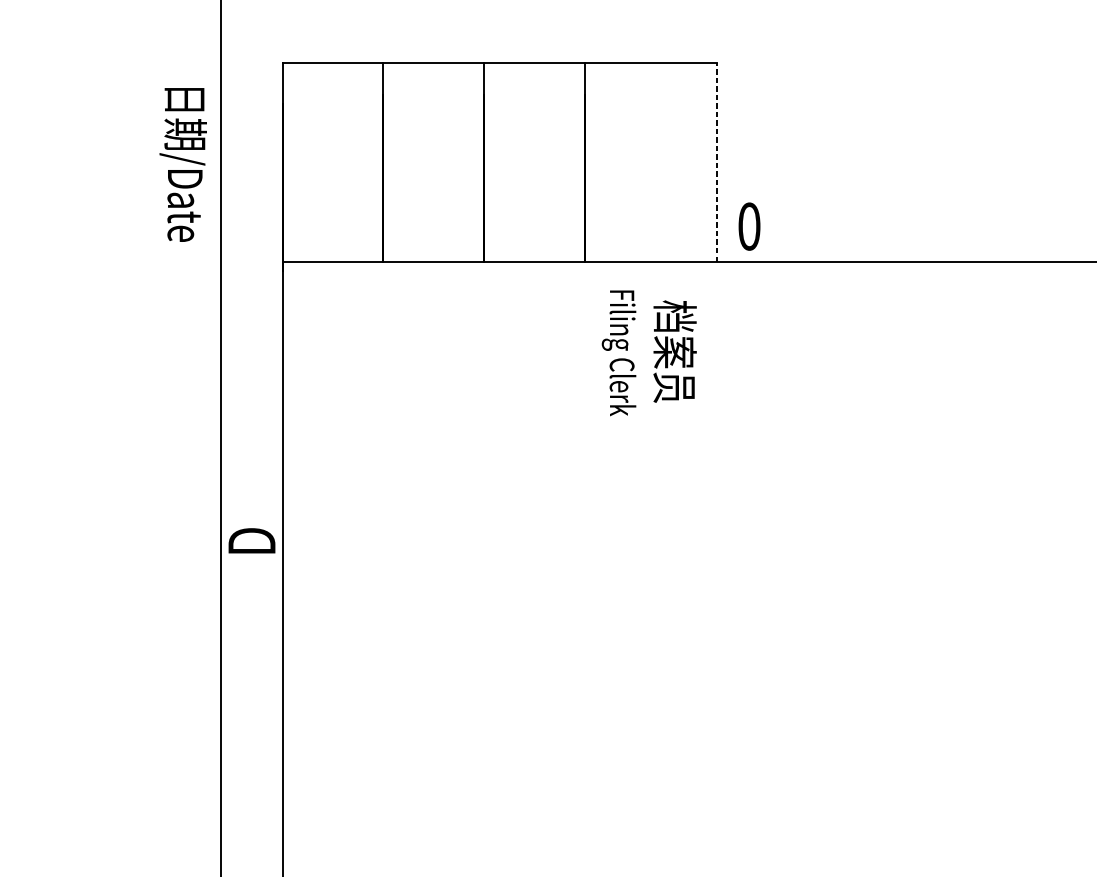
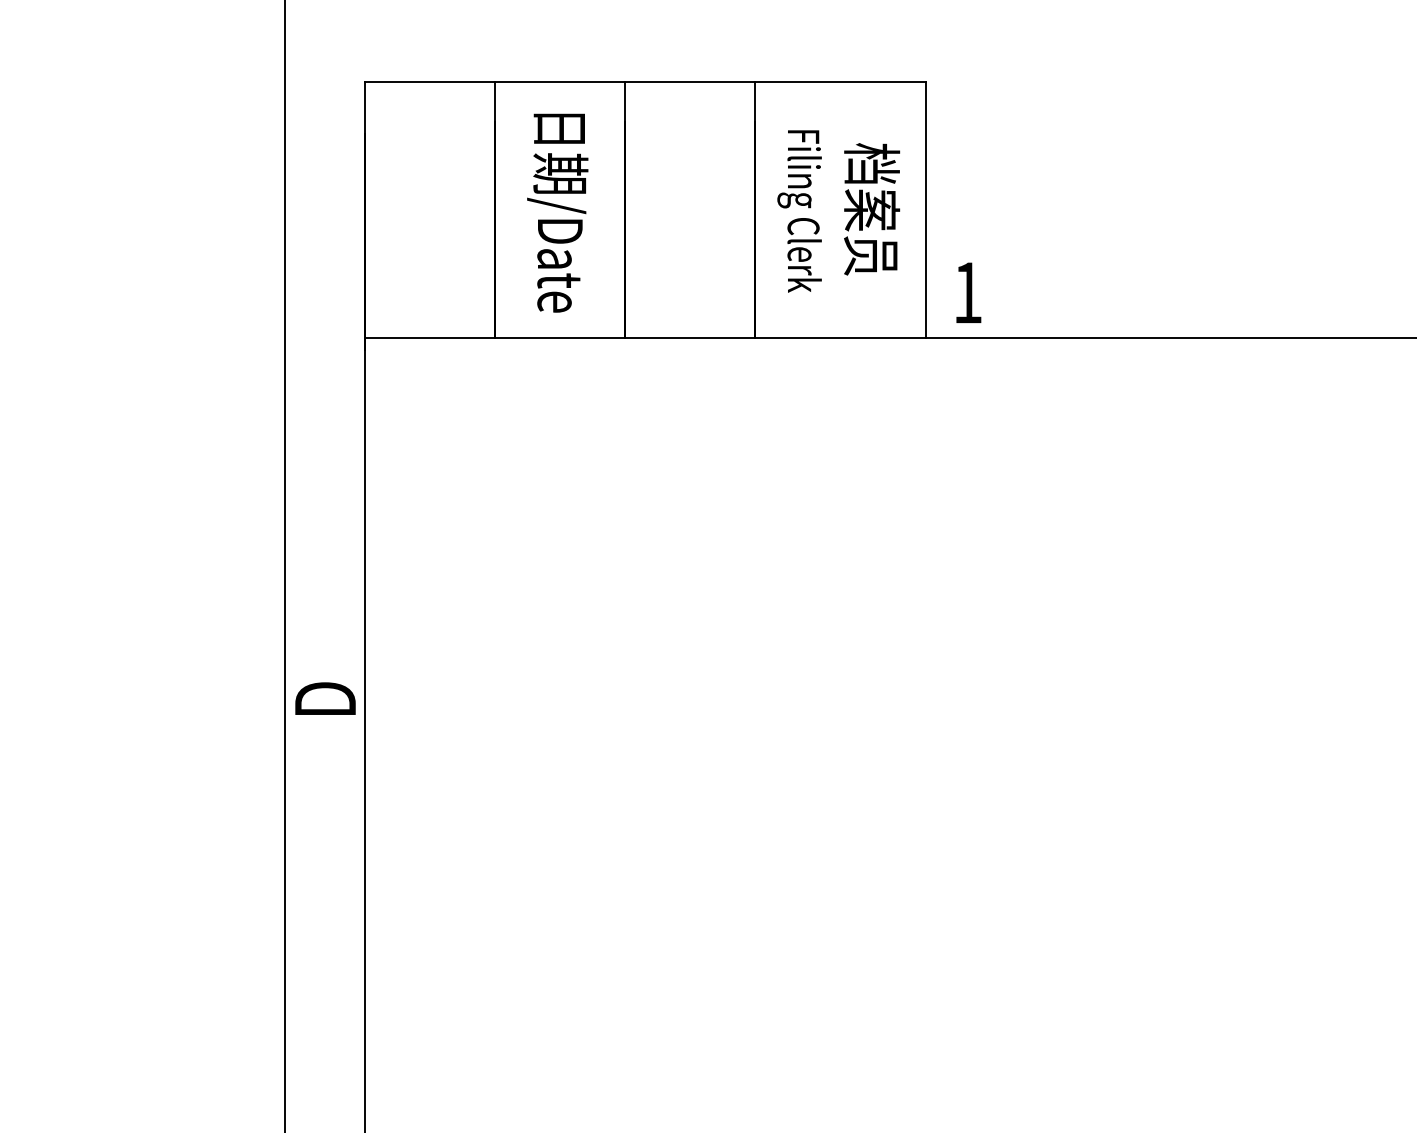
line: (717, 162) -> (926, 209), dashed -> solid
text: (183, 164) -> (557, 212), moved
text: (749, 226) -> (968, 292), 0 -> 1
text: (649, 353) -> (838, 211), moved

